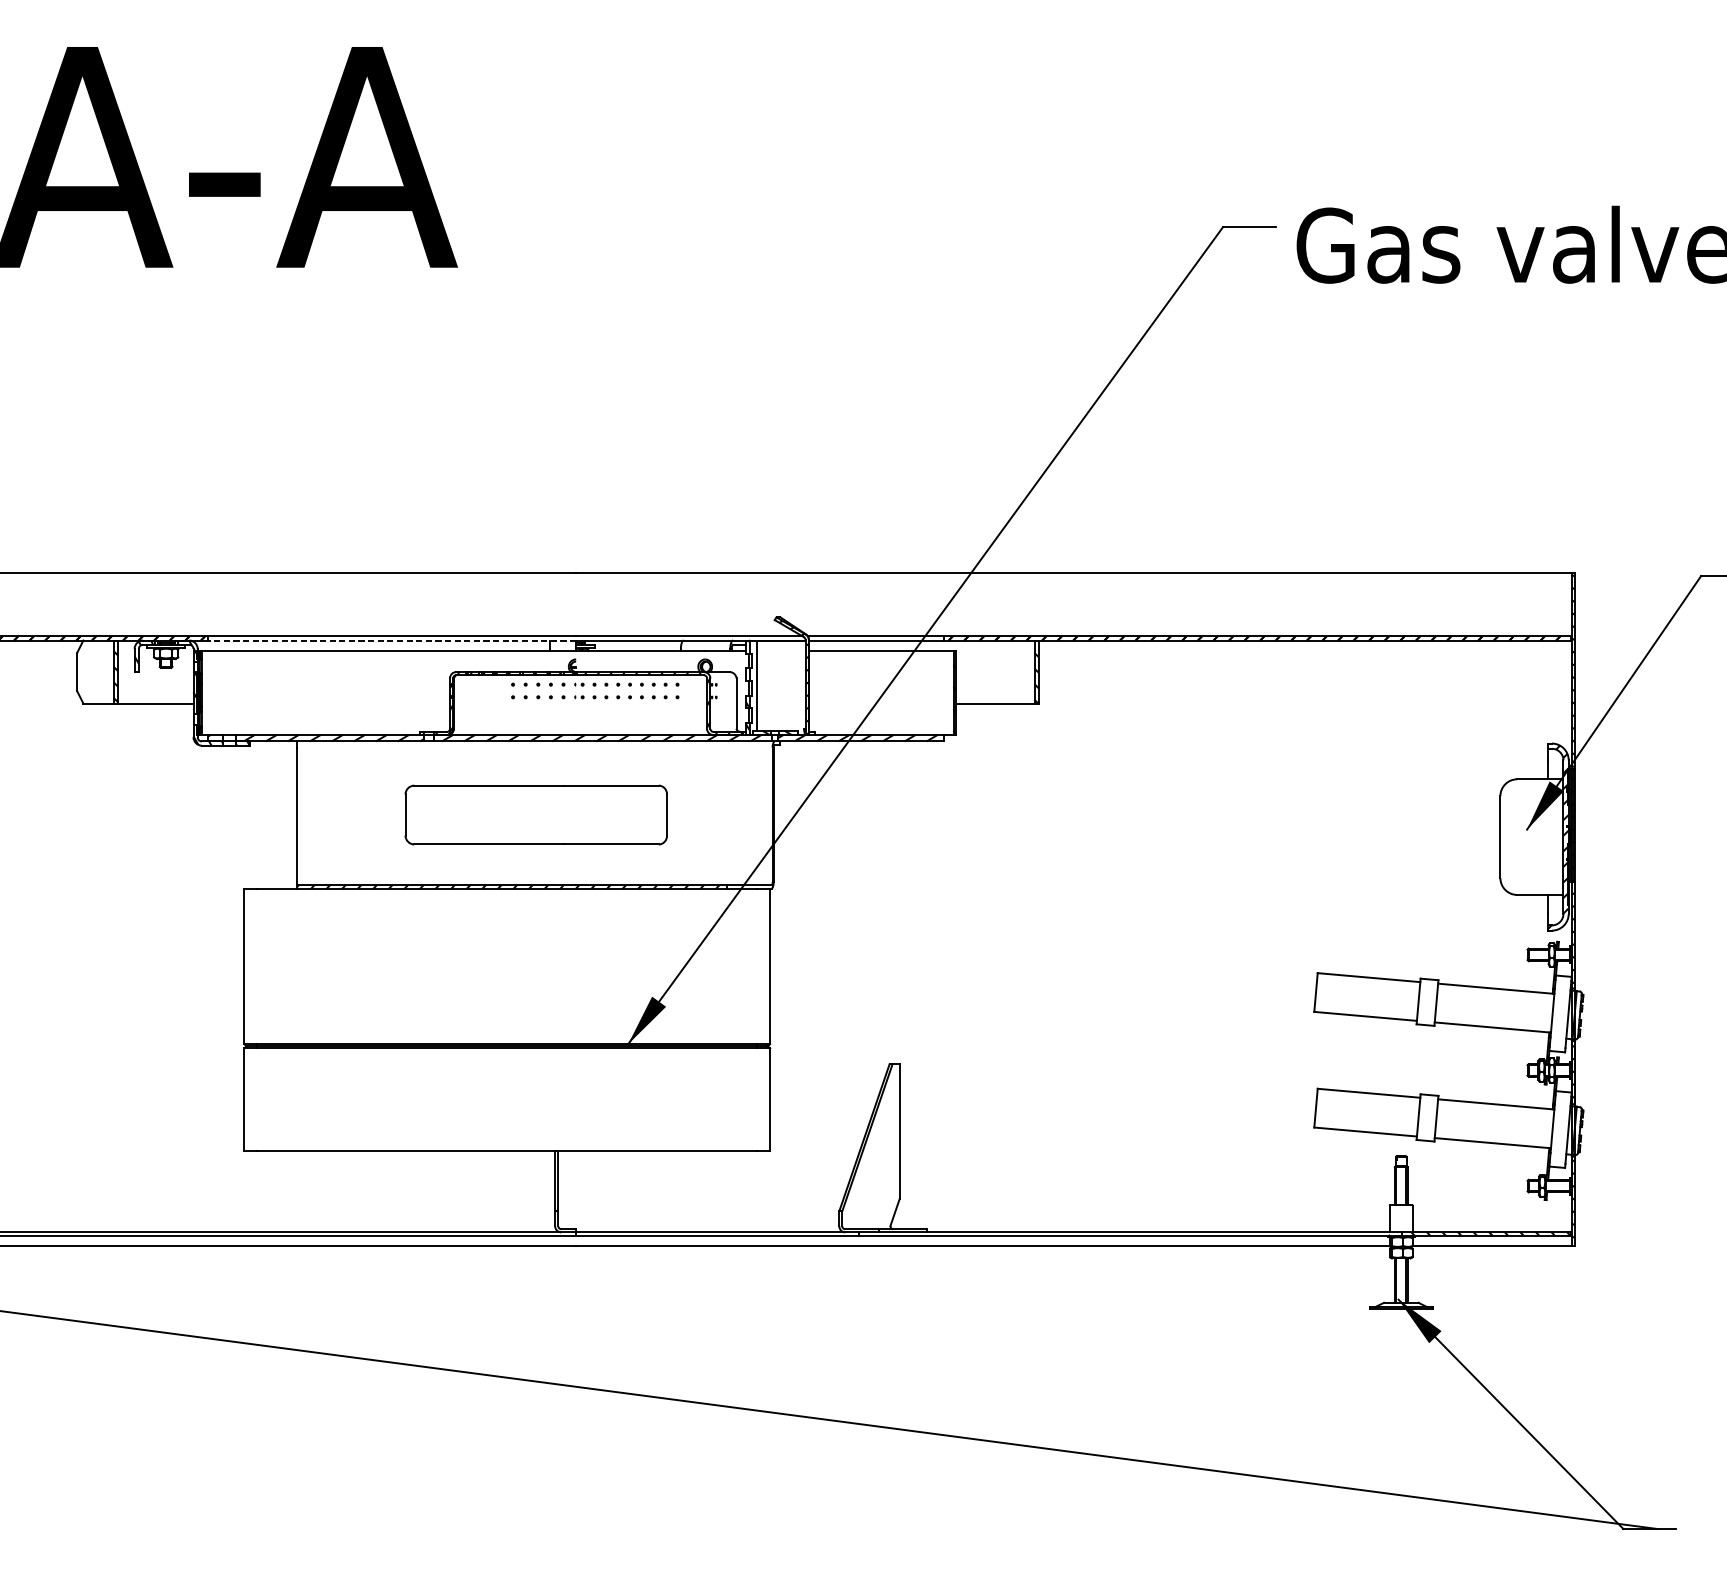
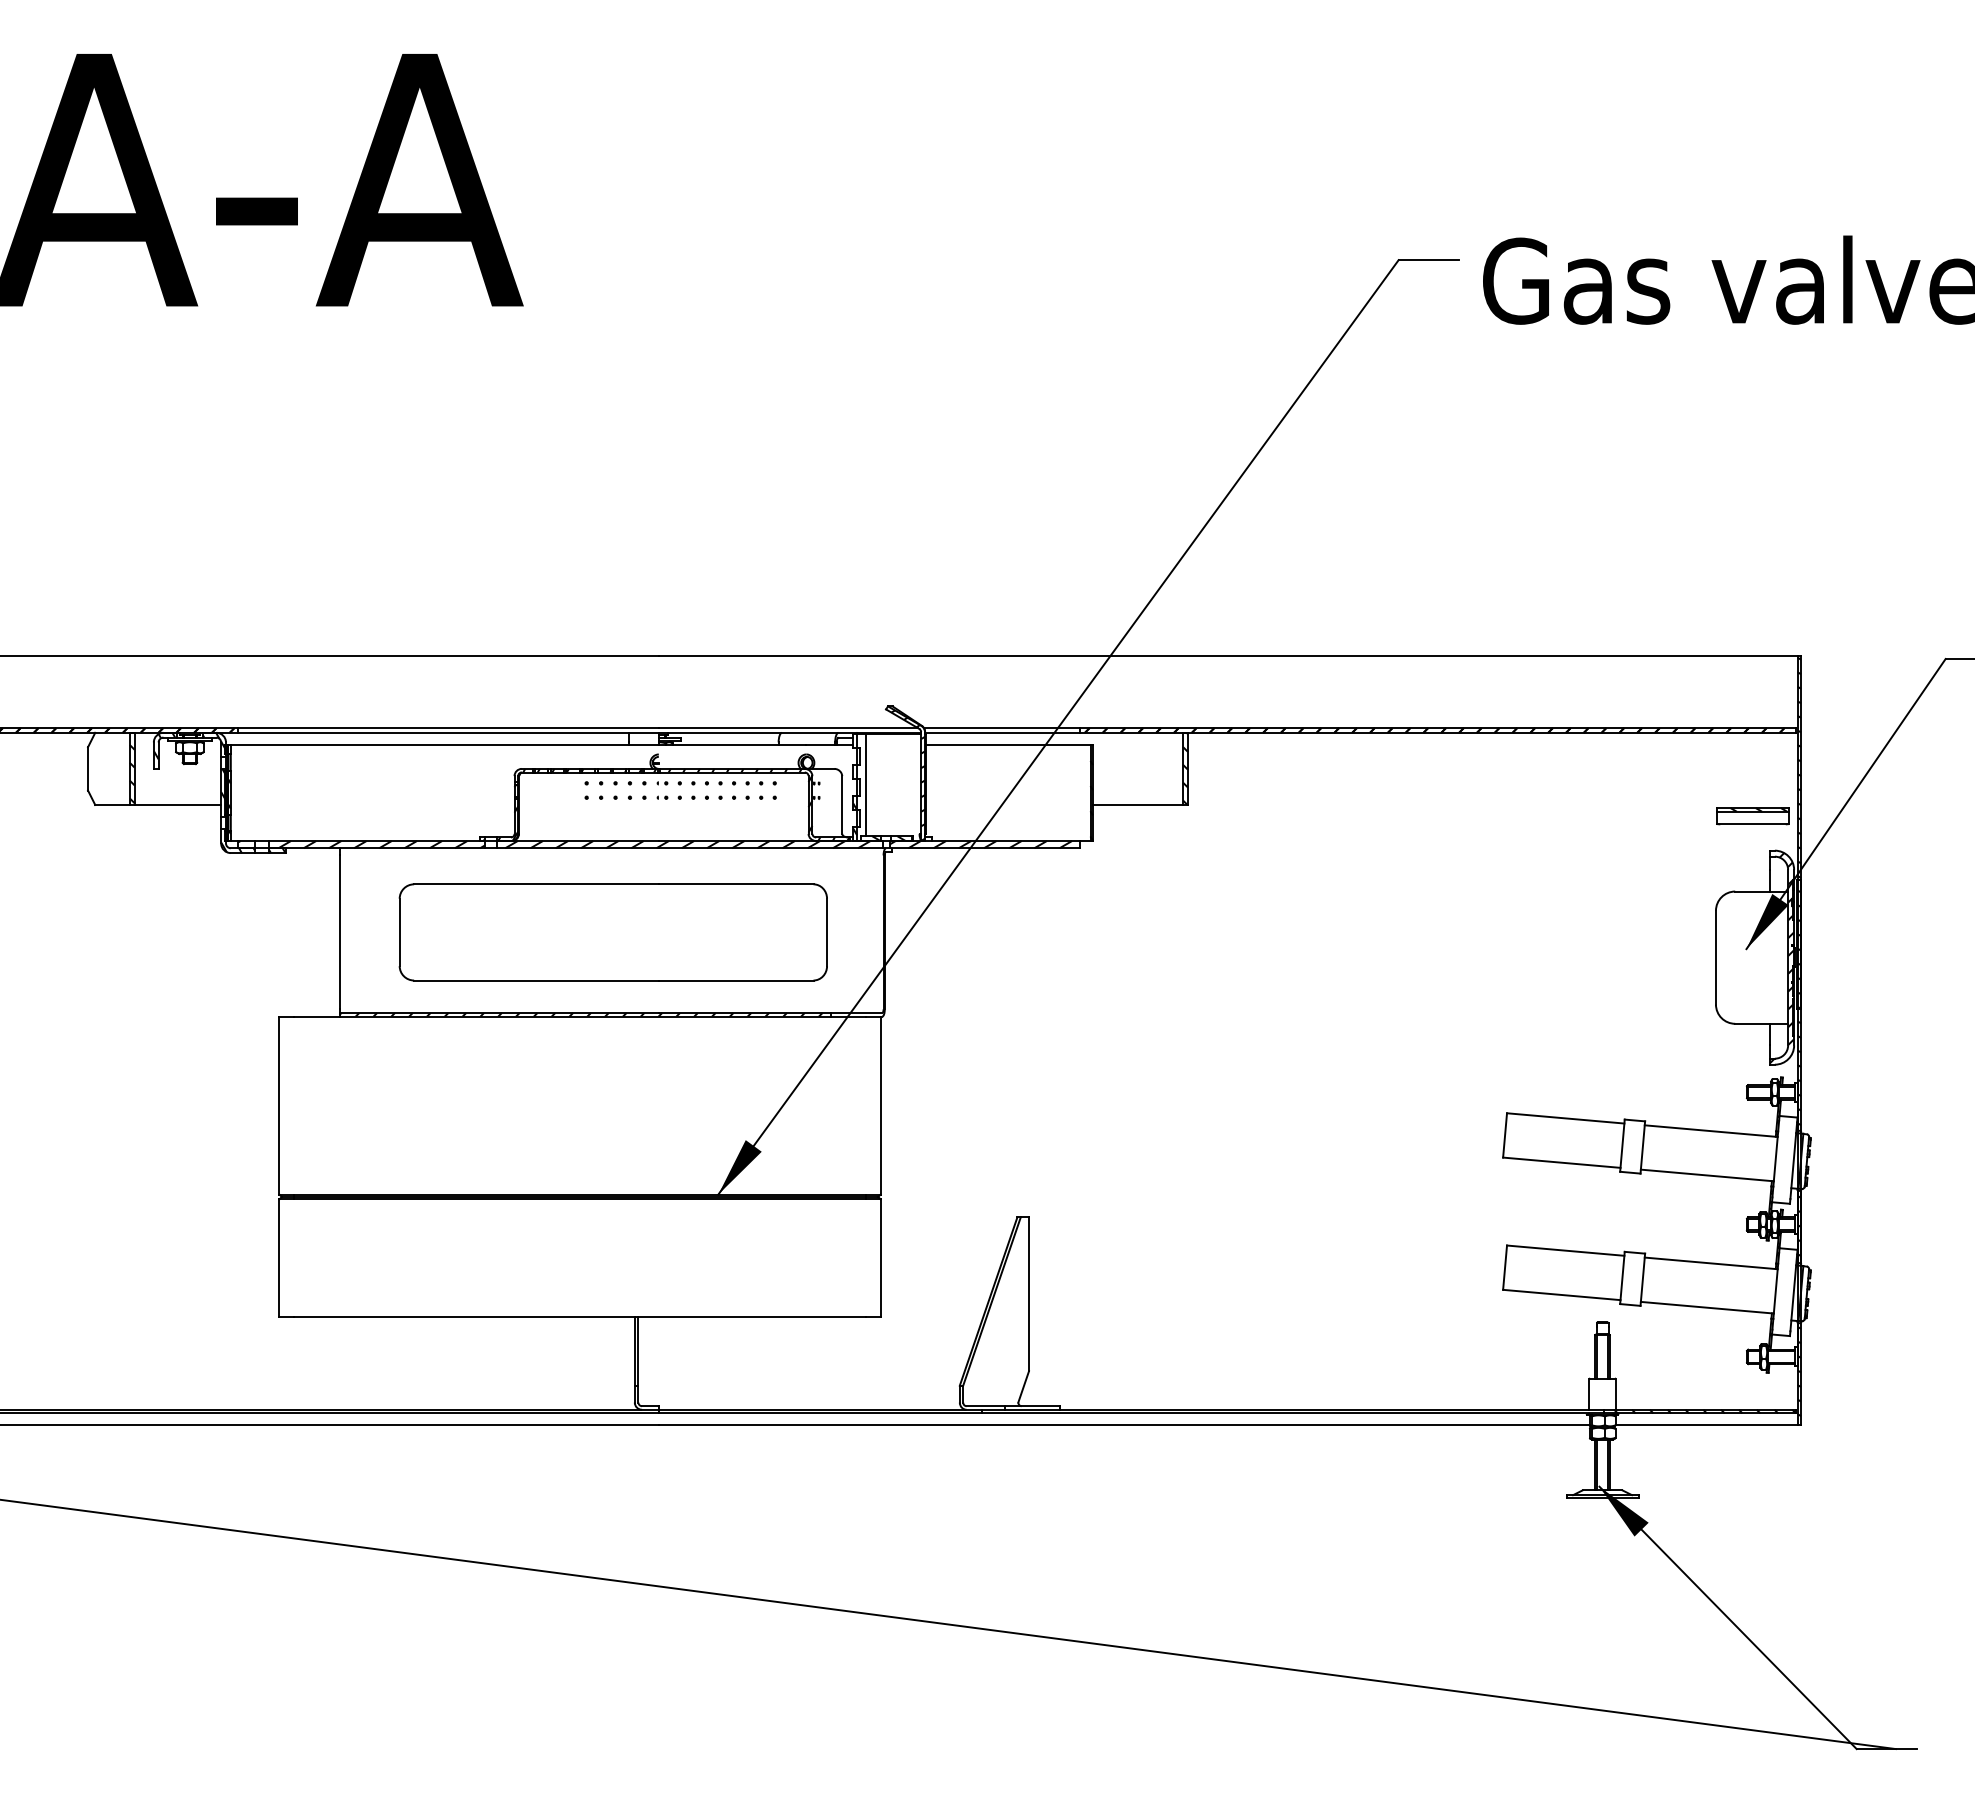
line: (391, 640) -> (447, 732), dashed -> solid
part: (1532, 713) -> (1752, 816), added
part: (535, 815) -> (612, 932), size x1.43

